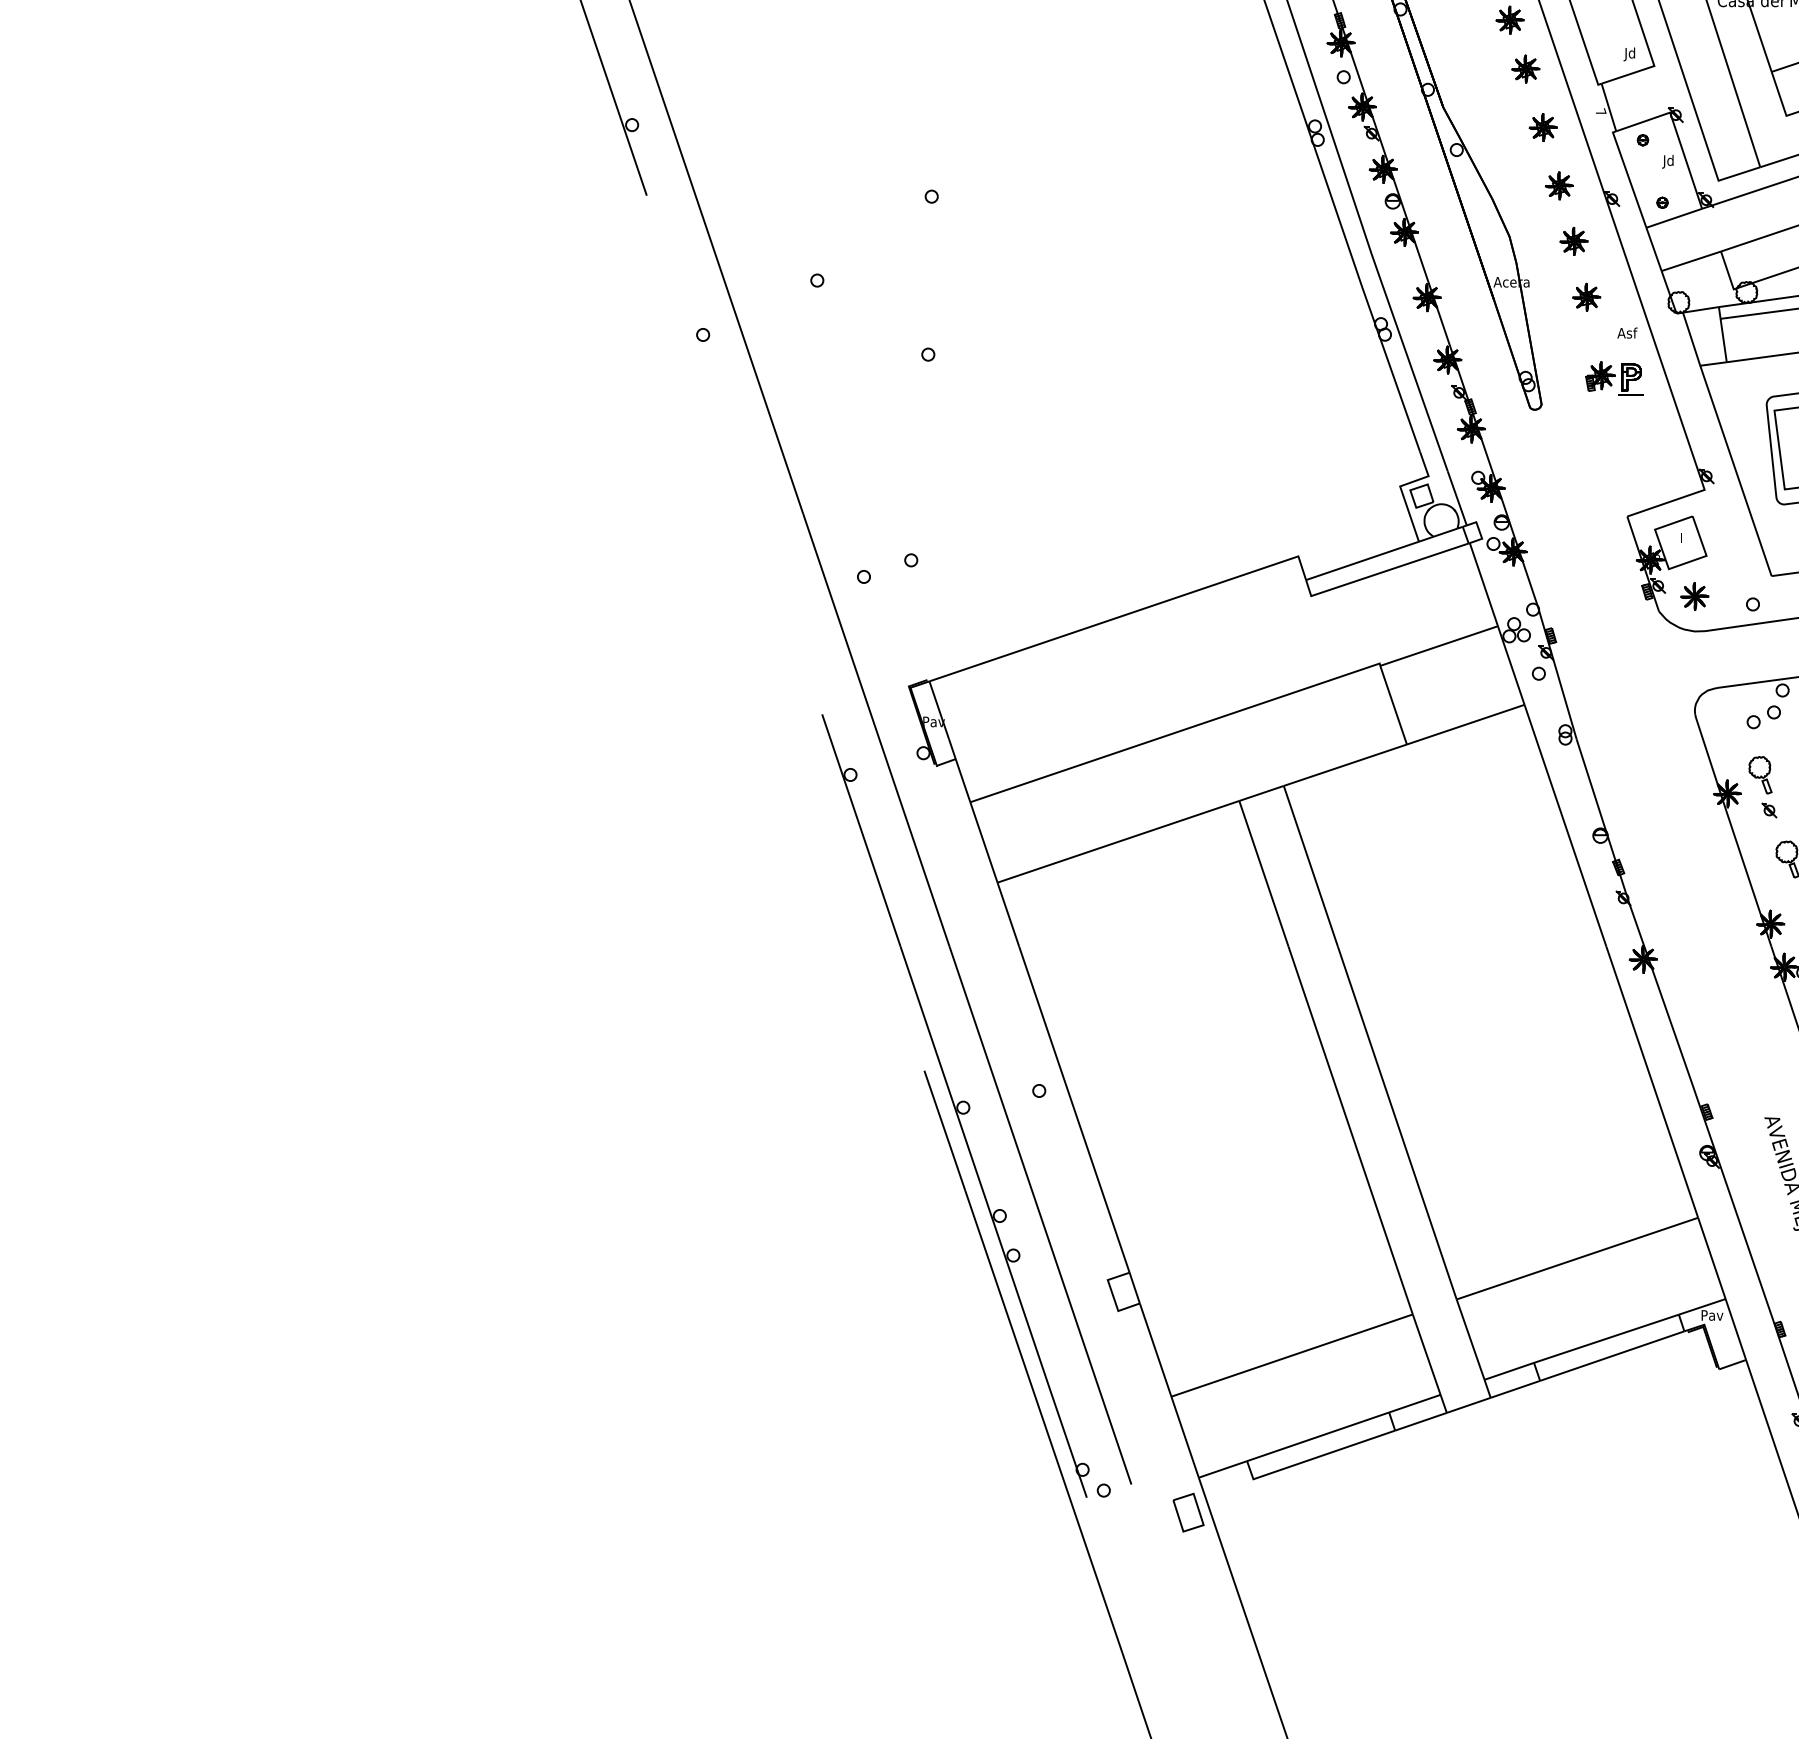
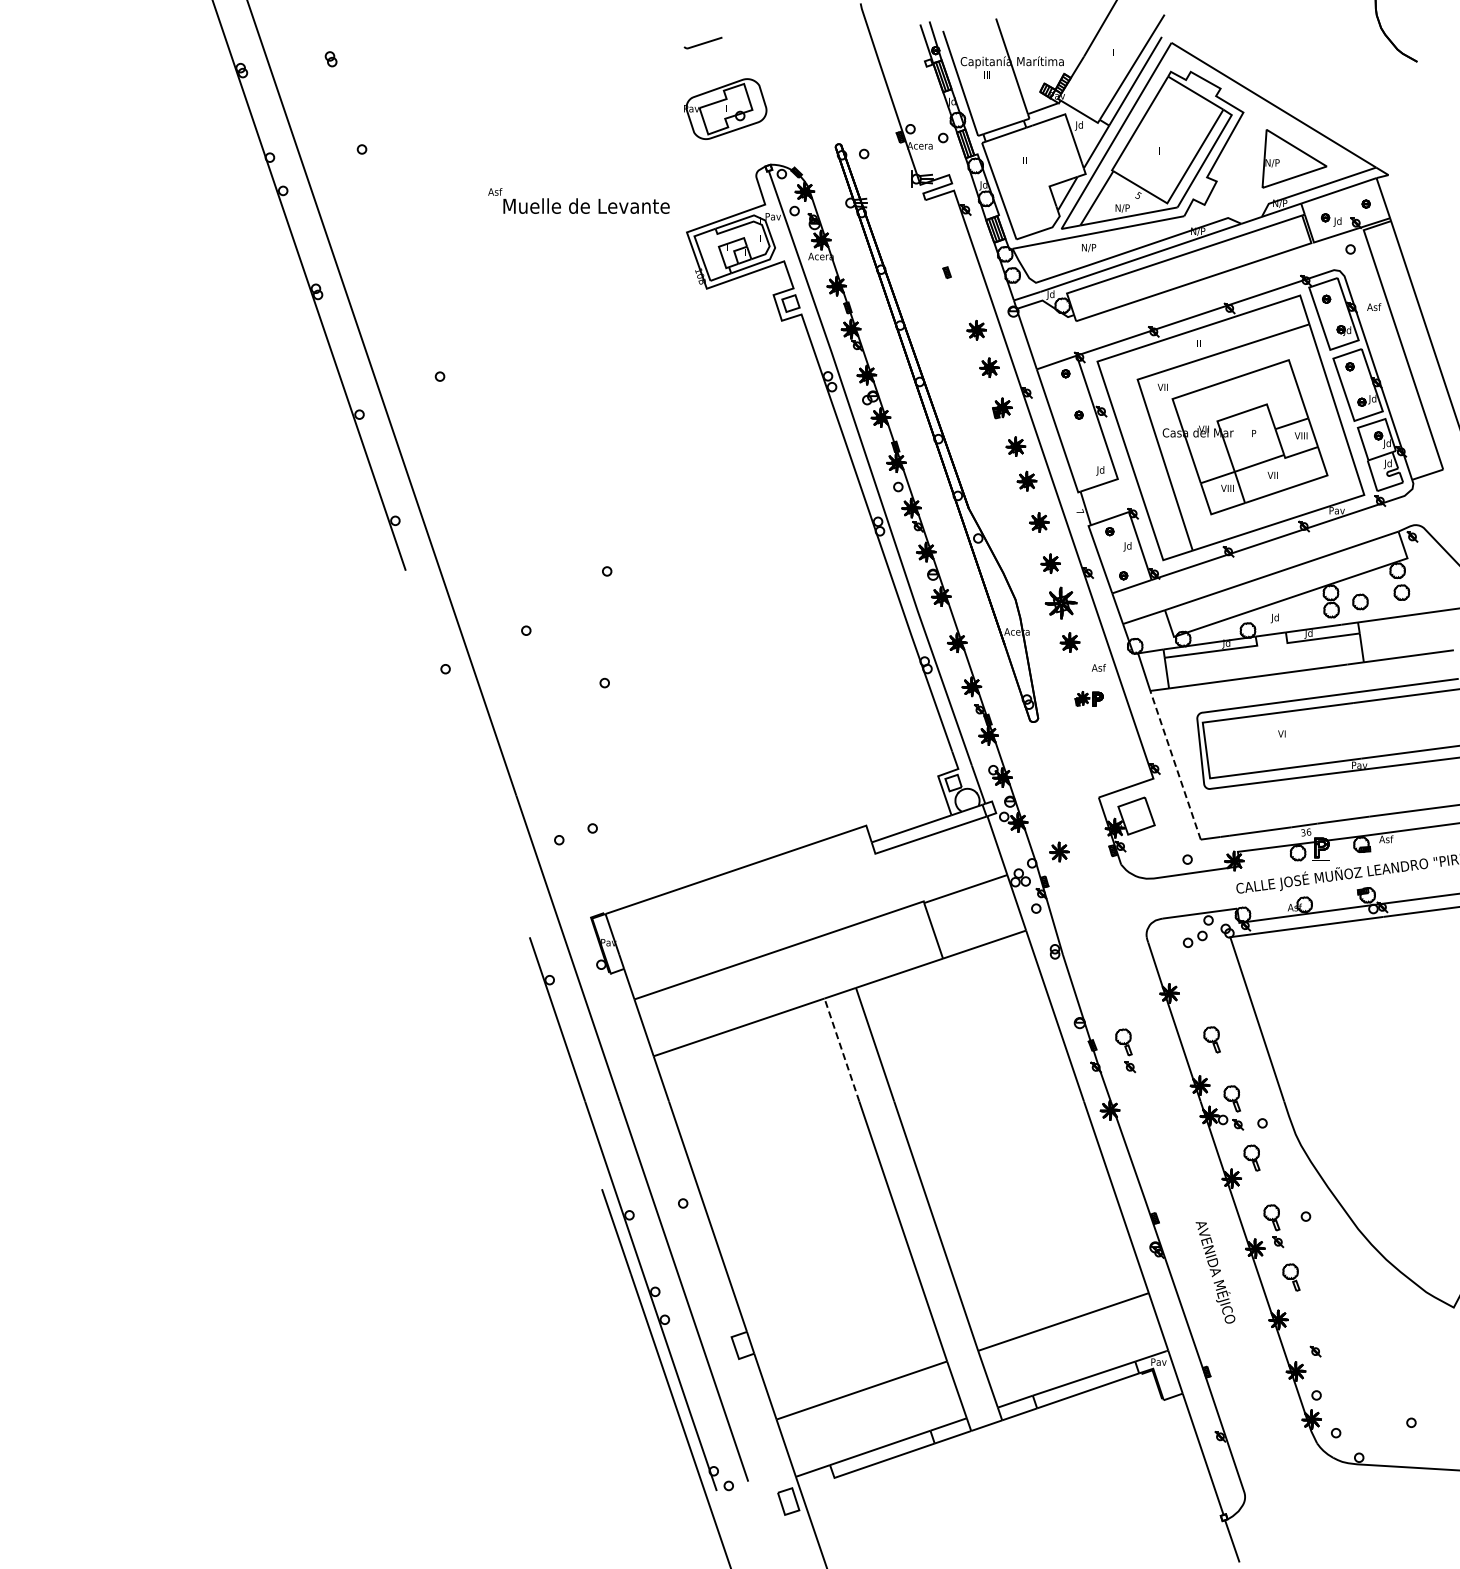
part: (1573, 240) -> (1060, 602), size x1.6
part: (1612, 377) -> (1088, 699), size x0.7
line: (1735, 471) -> (1175, 765), solid -> dashed
part: (1694, 595) -> (1059, 851), moved
part: (1762, 786) -> (1125, 1050), moved
line: (1263, 873) -> (841, 1049), solid -> dashed

